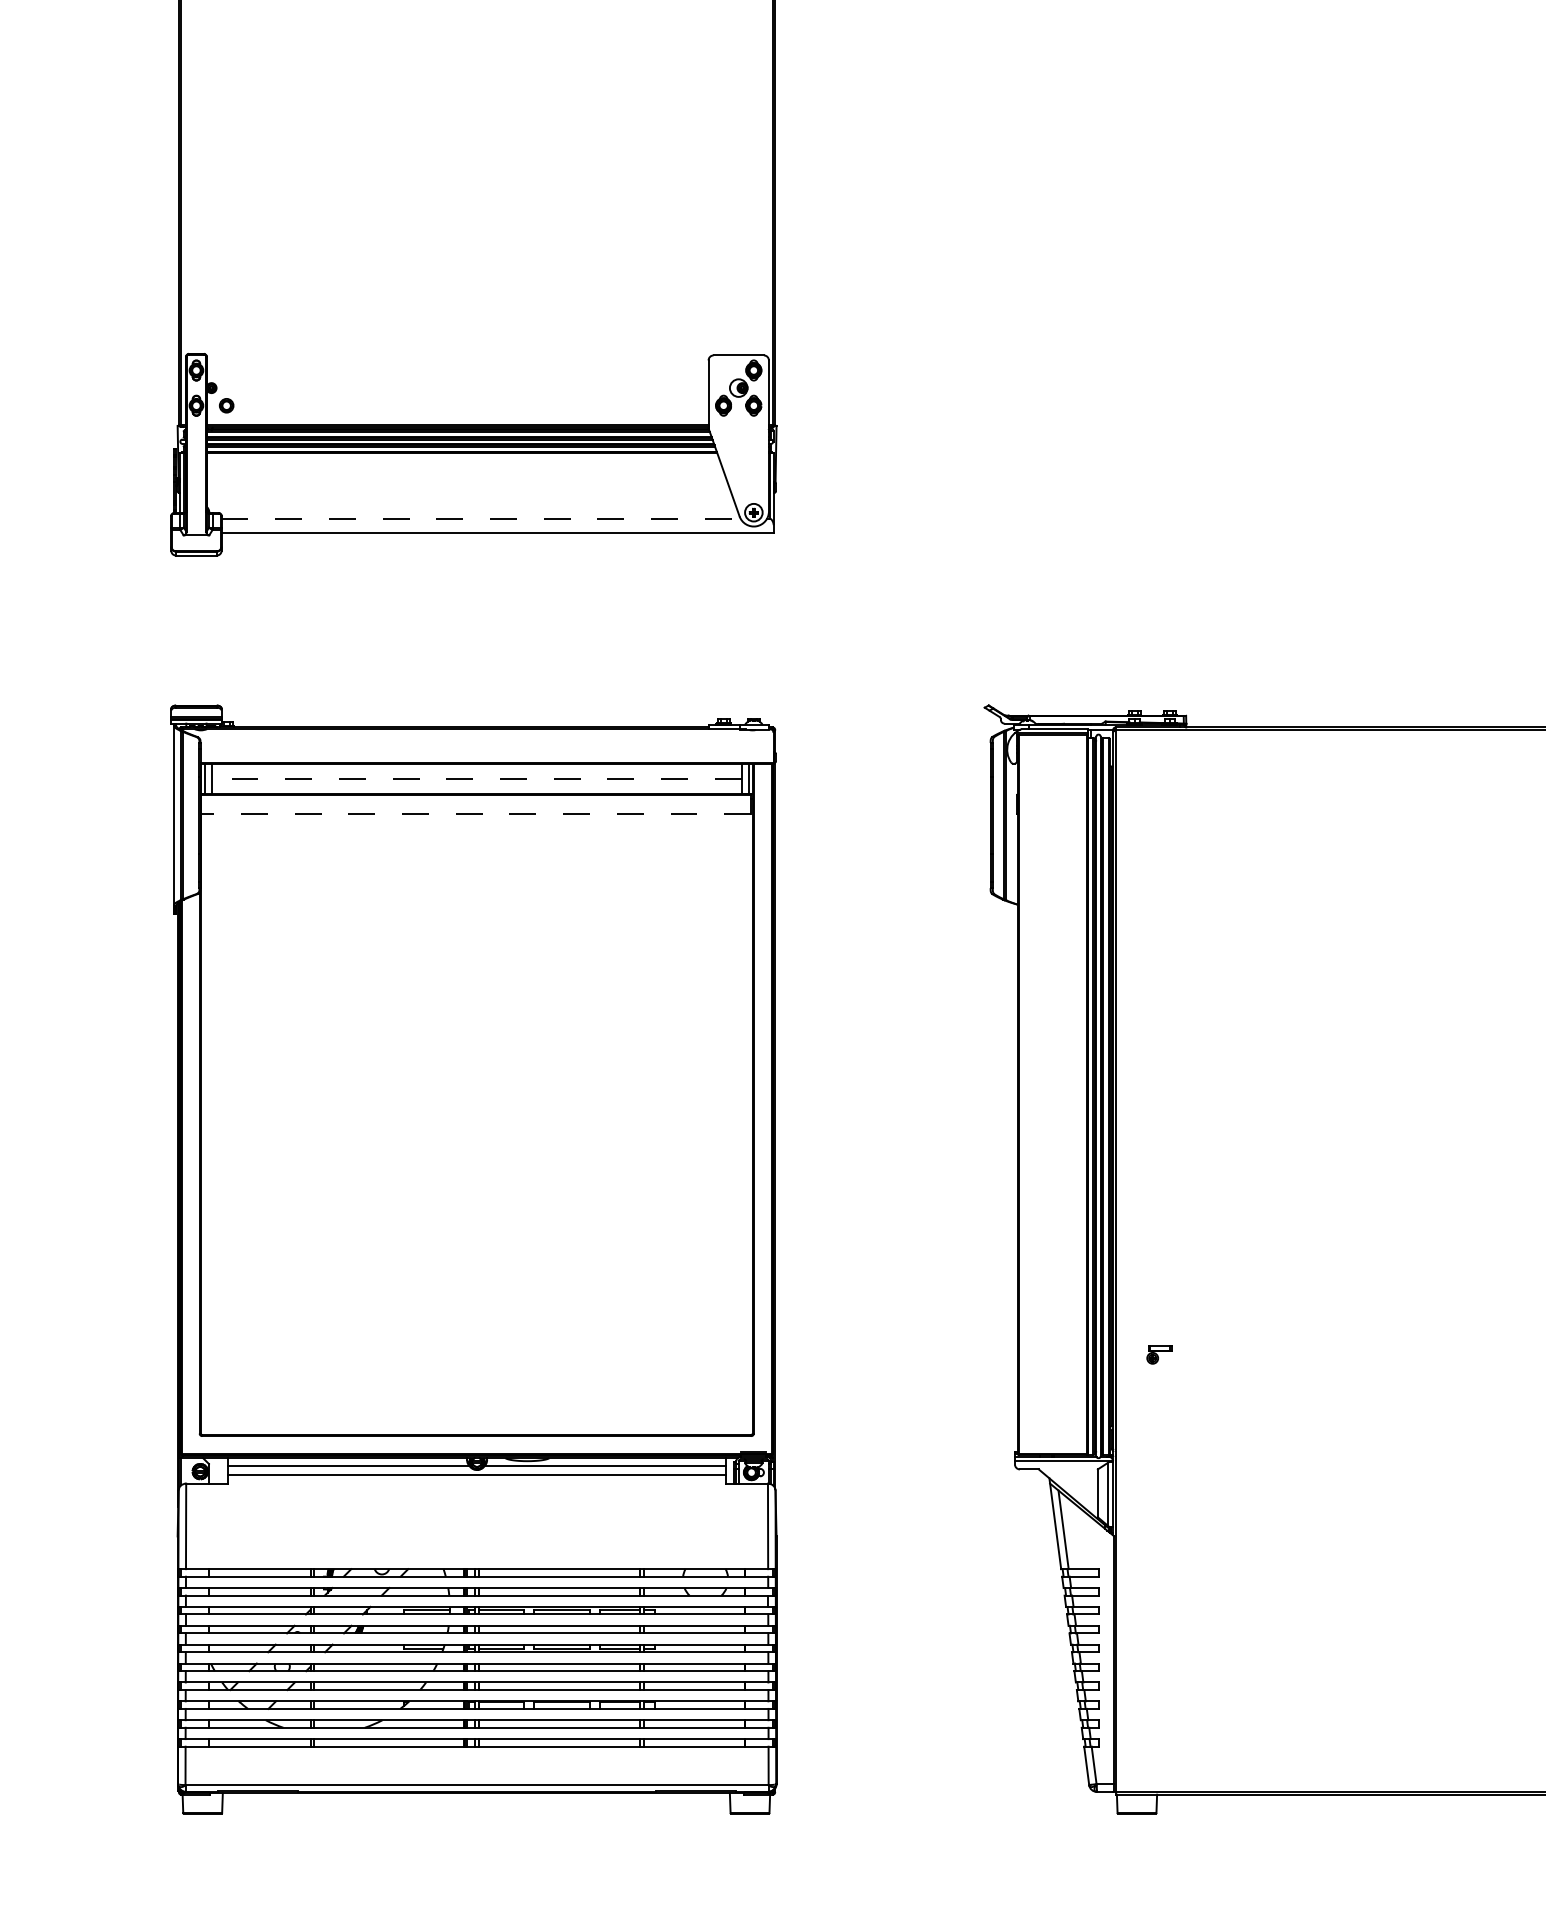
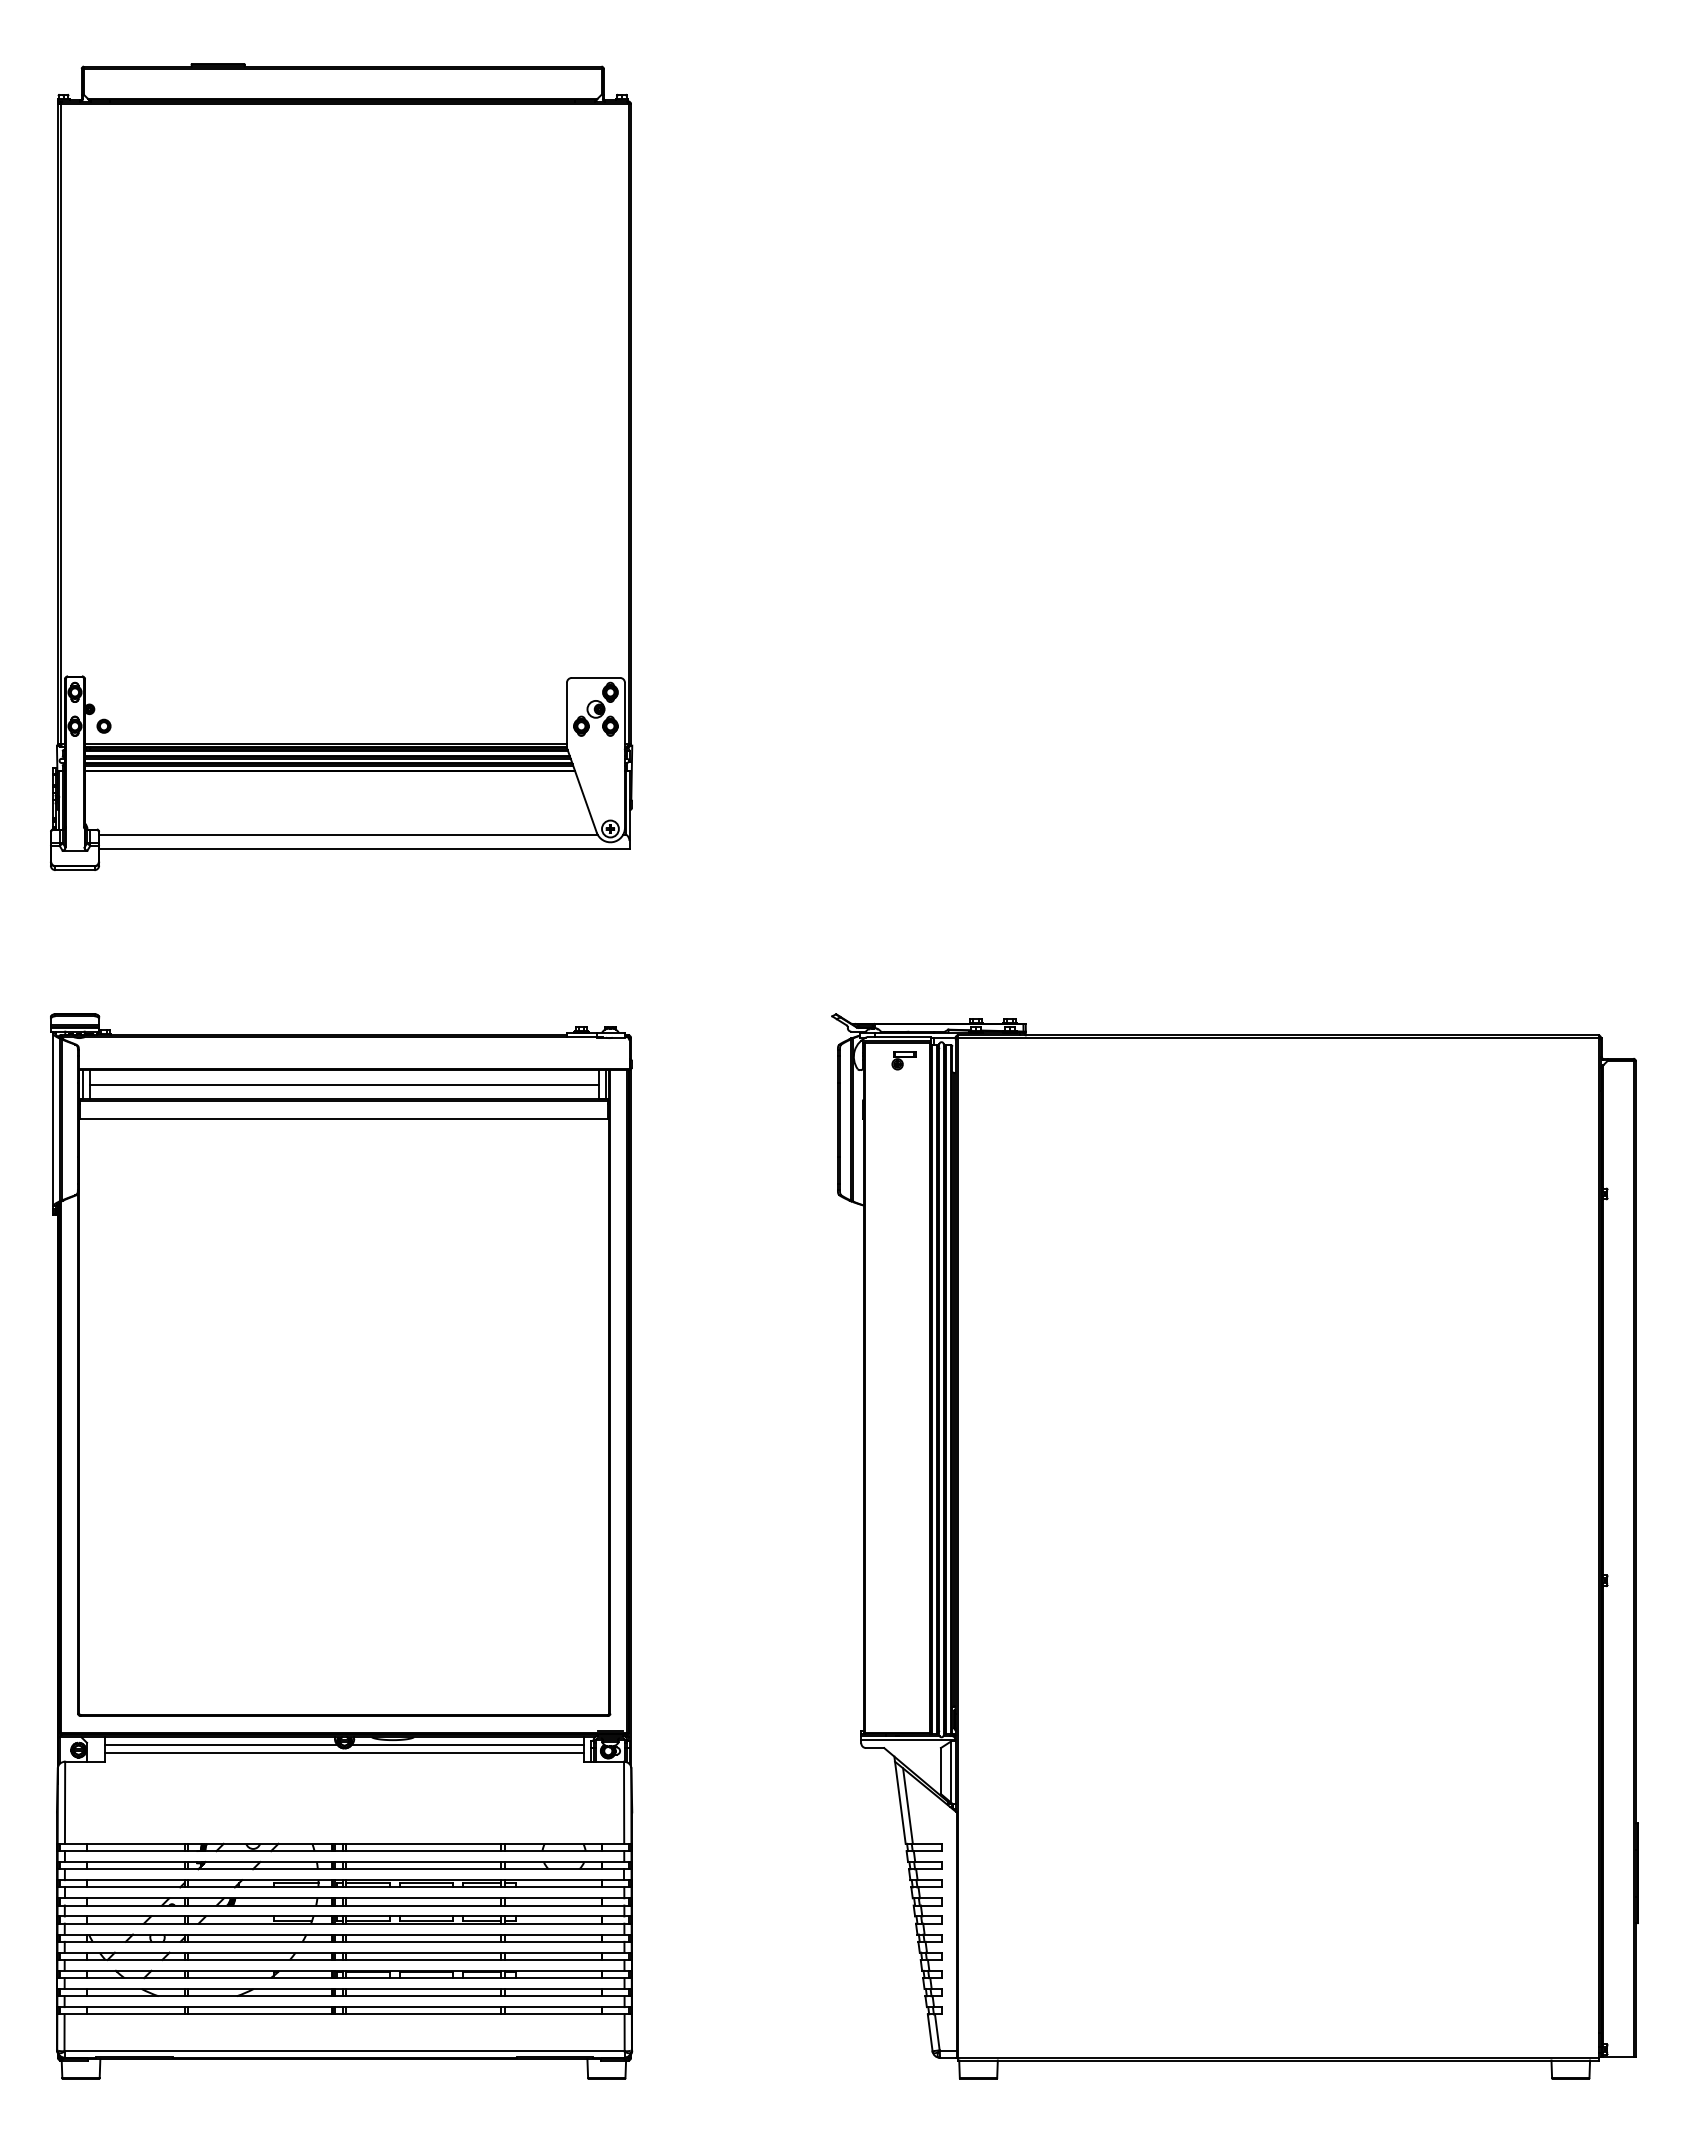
line: (481, 518) -> (348, 834), dashed -> solid
line: (475, 778) -> (343, 1084), dashed -> solid
line: (475, 814) -> (343, 1118), dashed -> solid
part: (1158, 1354) -> (903, 1060), moved

